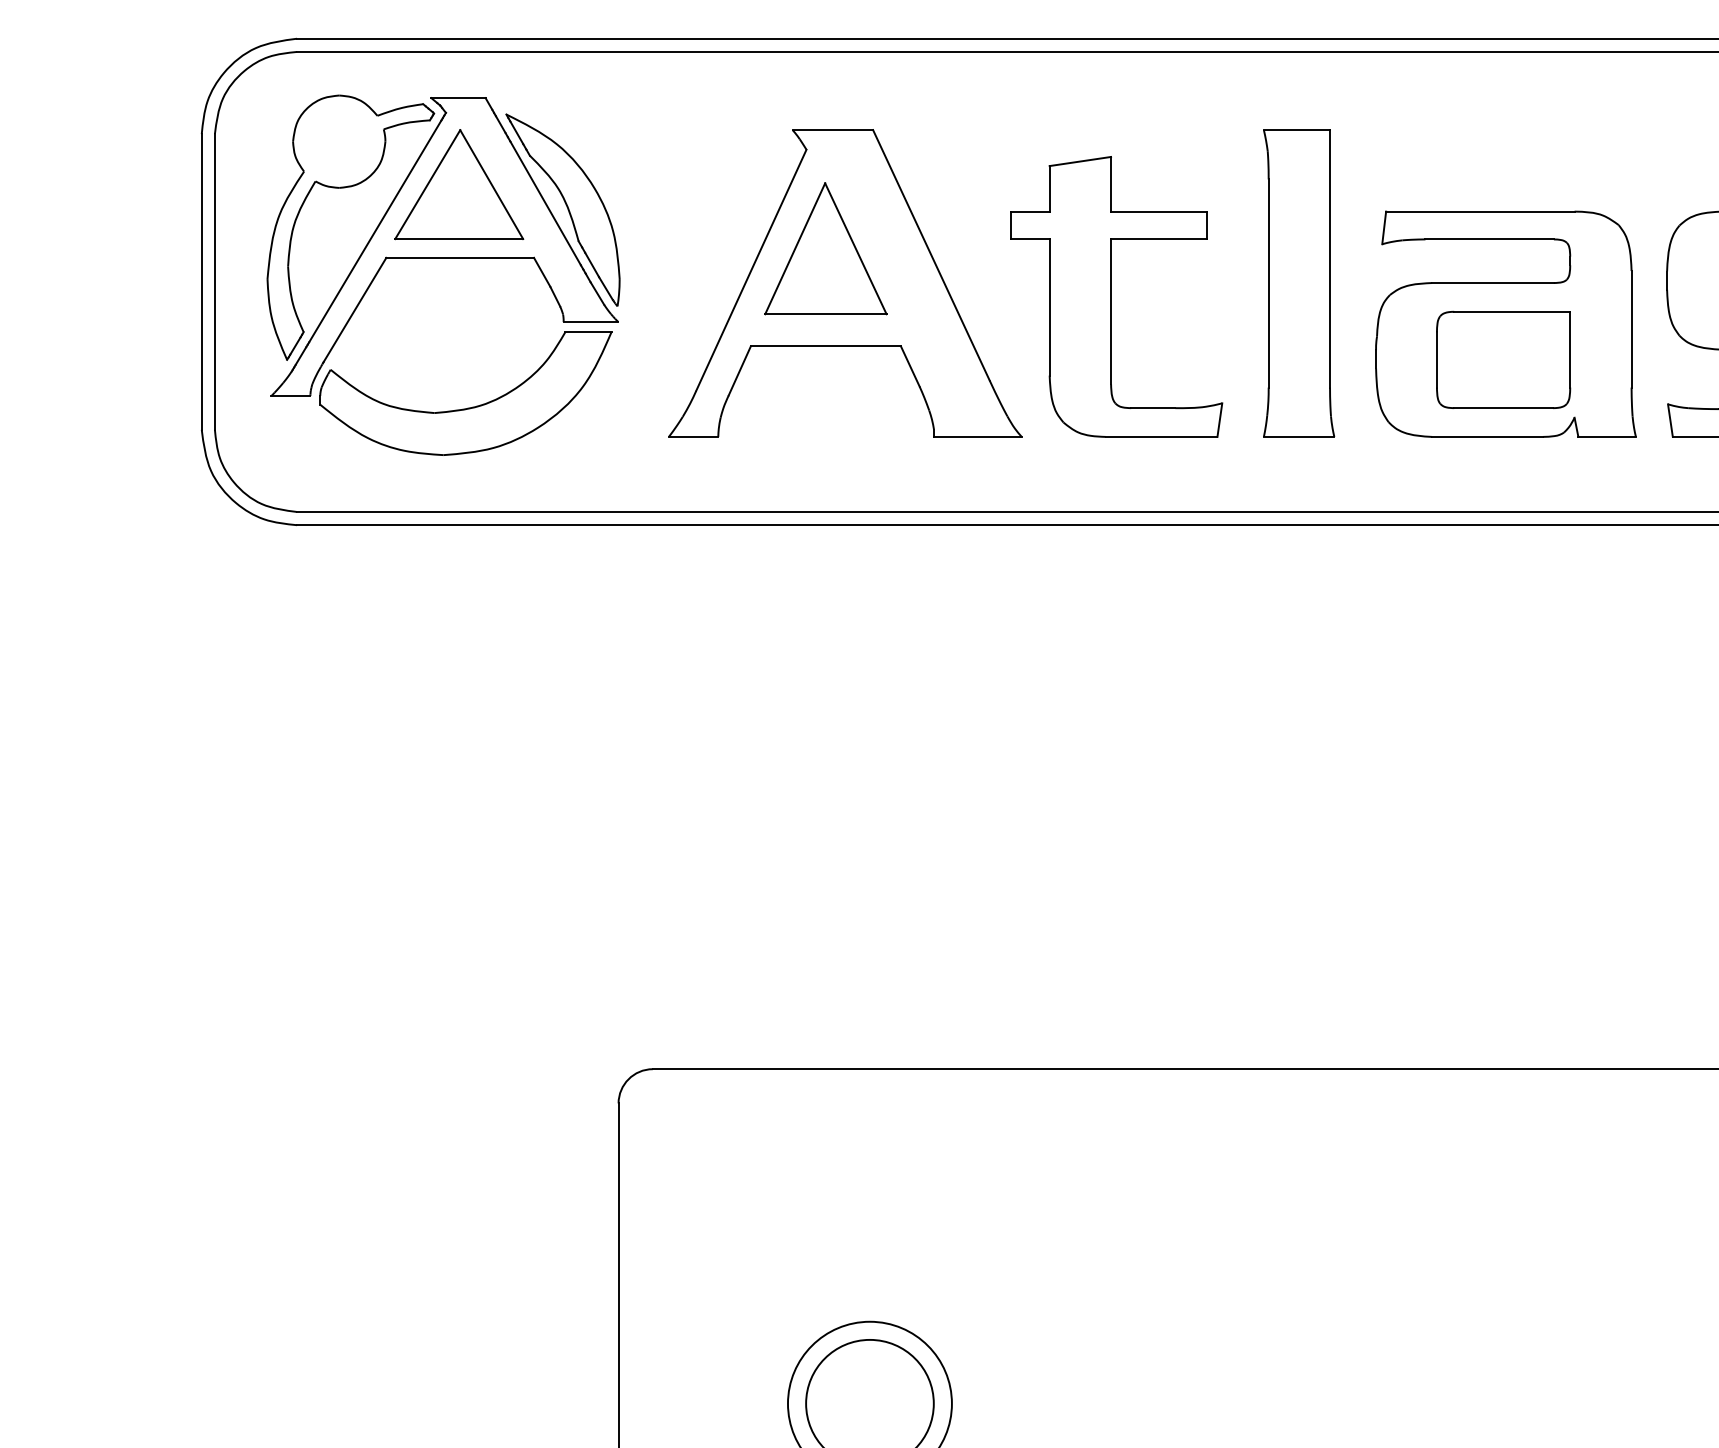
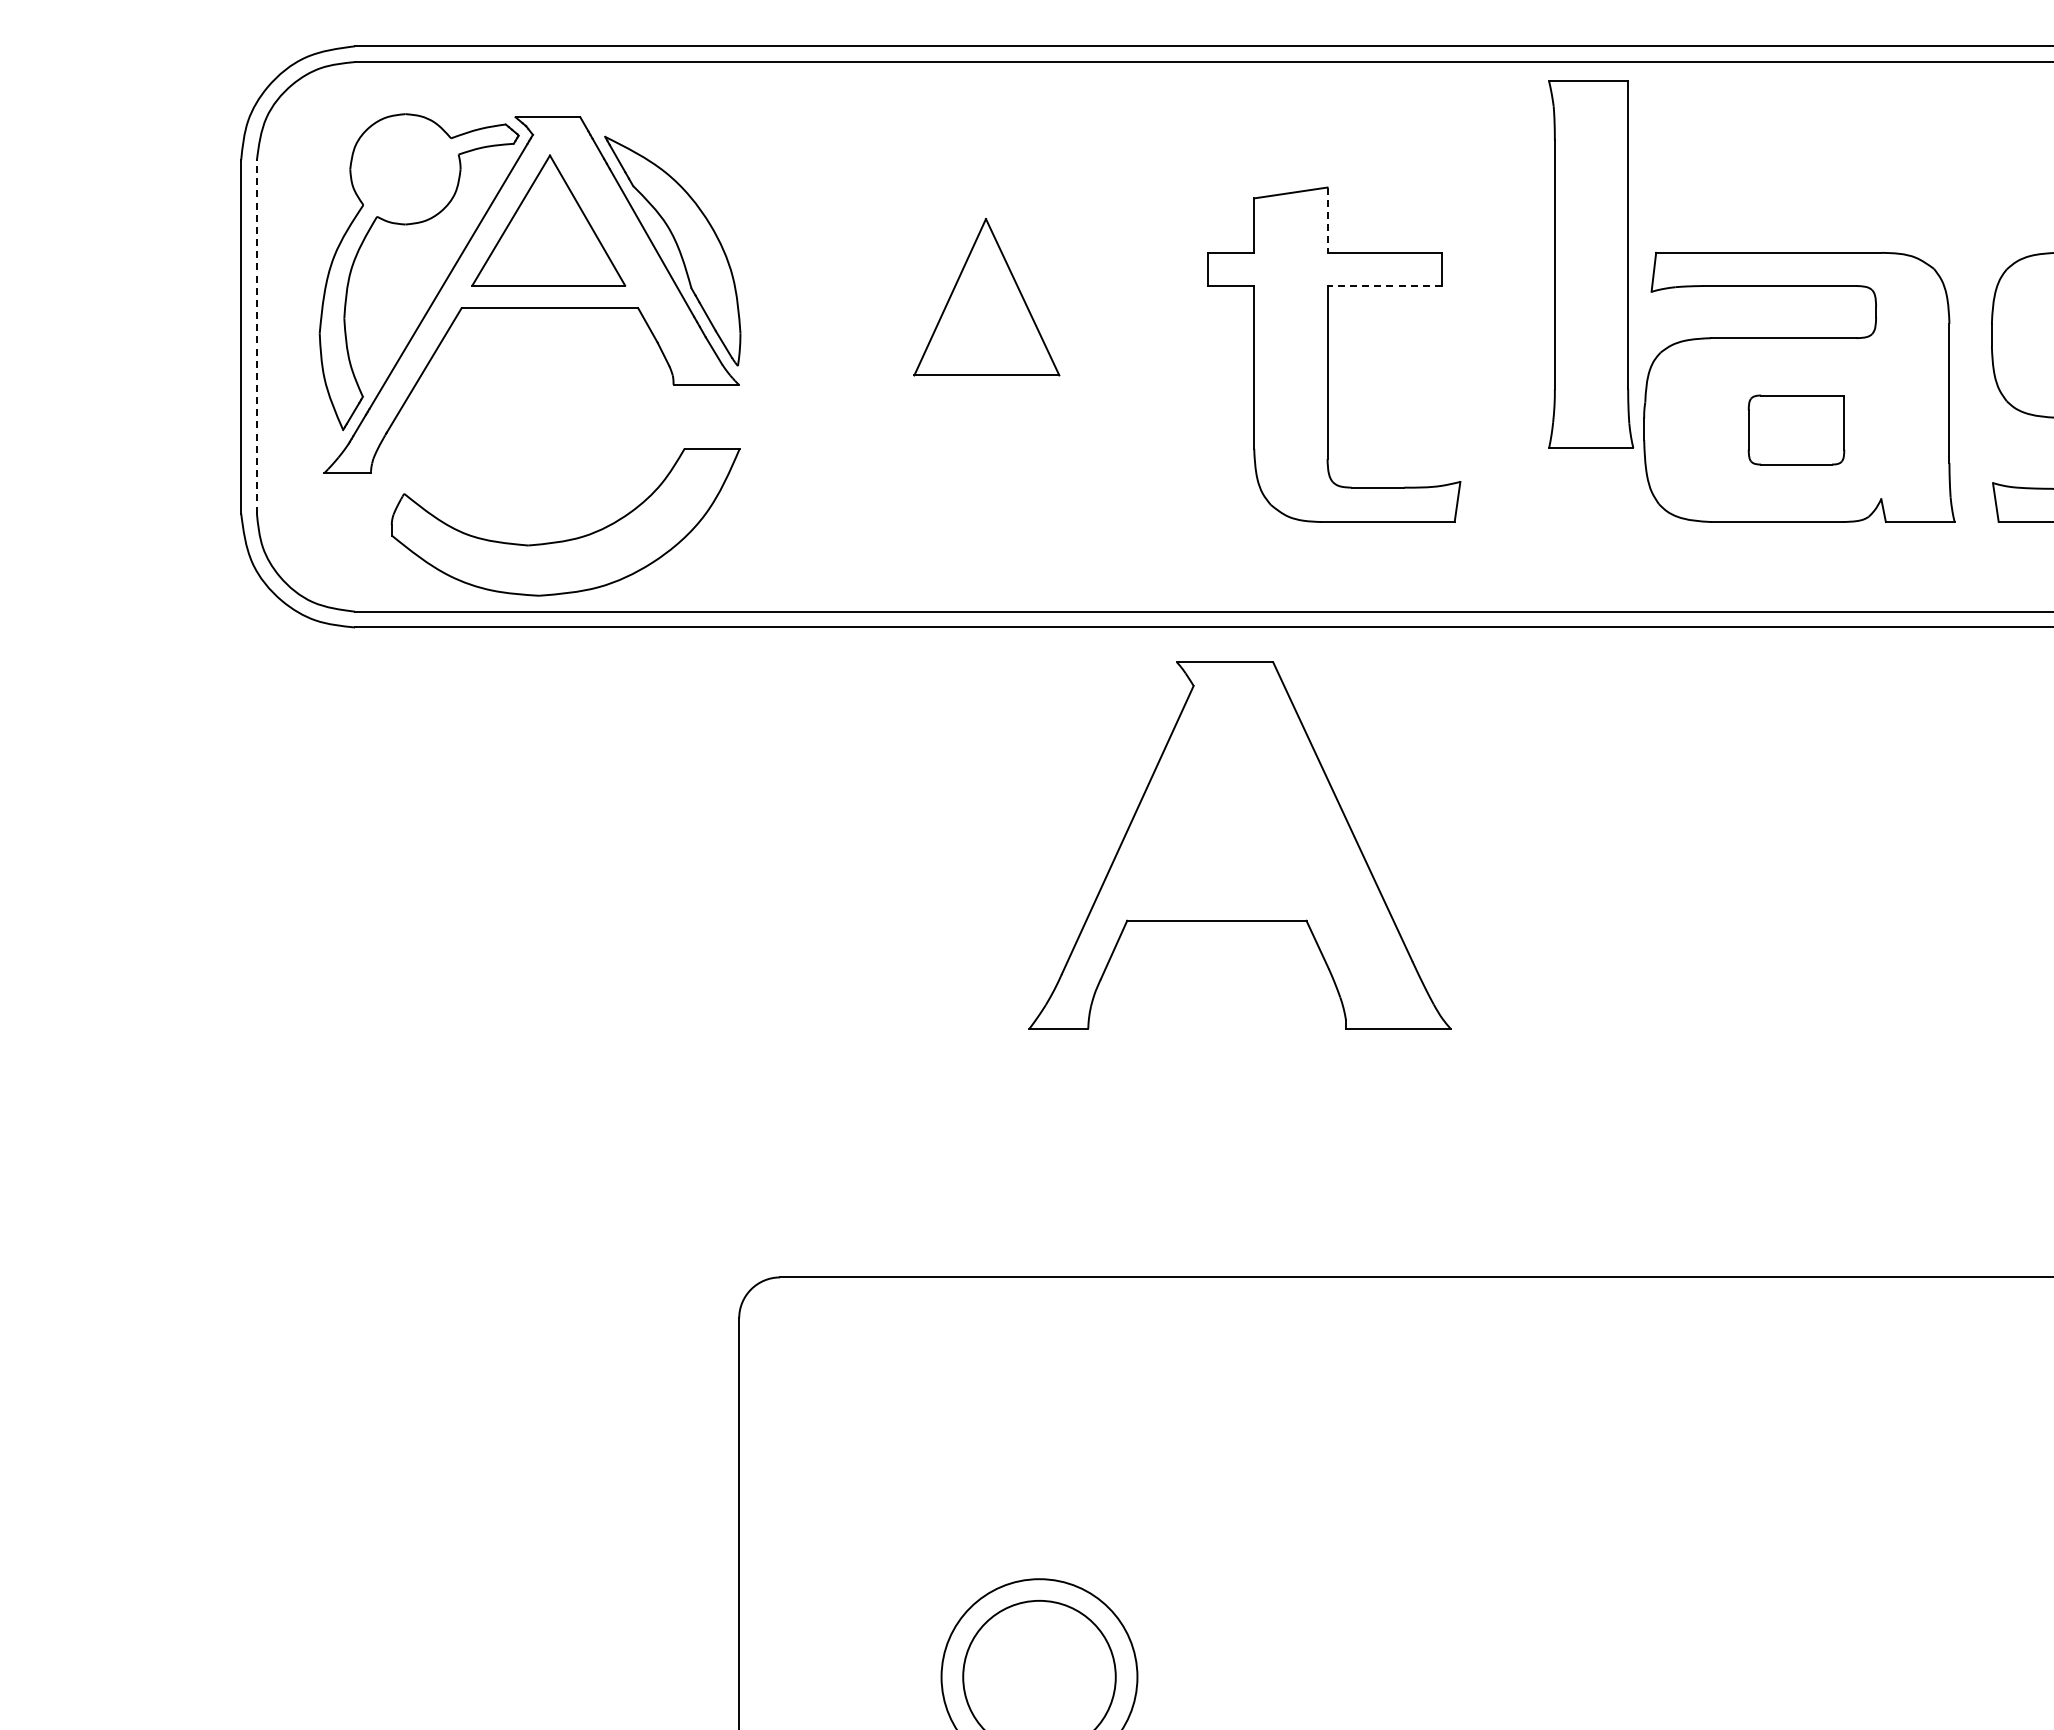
line: (1111, 184) -> (1327, 220), solid -> dashed
line: (1158, 239) -> (1384, 286), solid -> dashed
line: (214, 281) -> (256, 336), solid -> dashed
part: (844, 283) -> (1239, 845), moved
part: (1299, 283) -> (1591, 264), moved
part: (1503, 359) -> (1796, 429), size x0.6
part: (469, 407) -> (570, 538), moved

